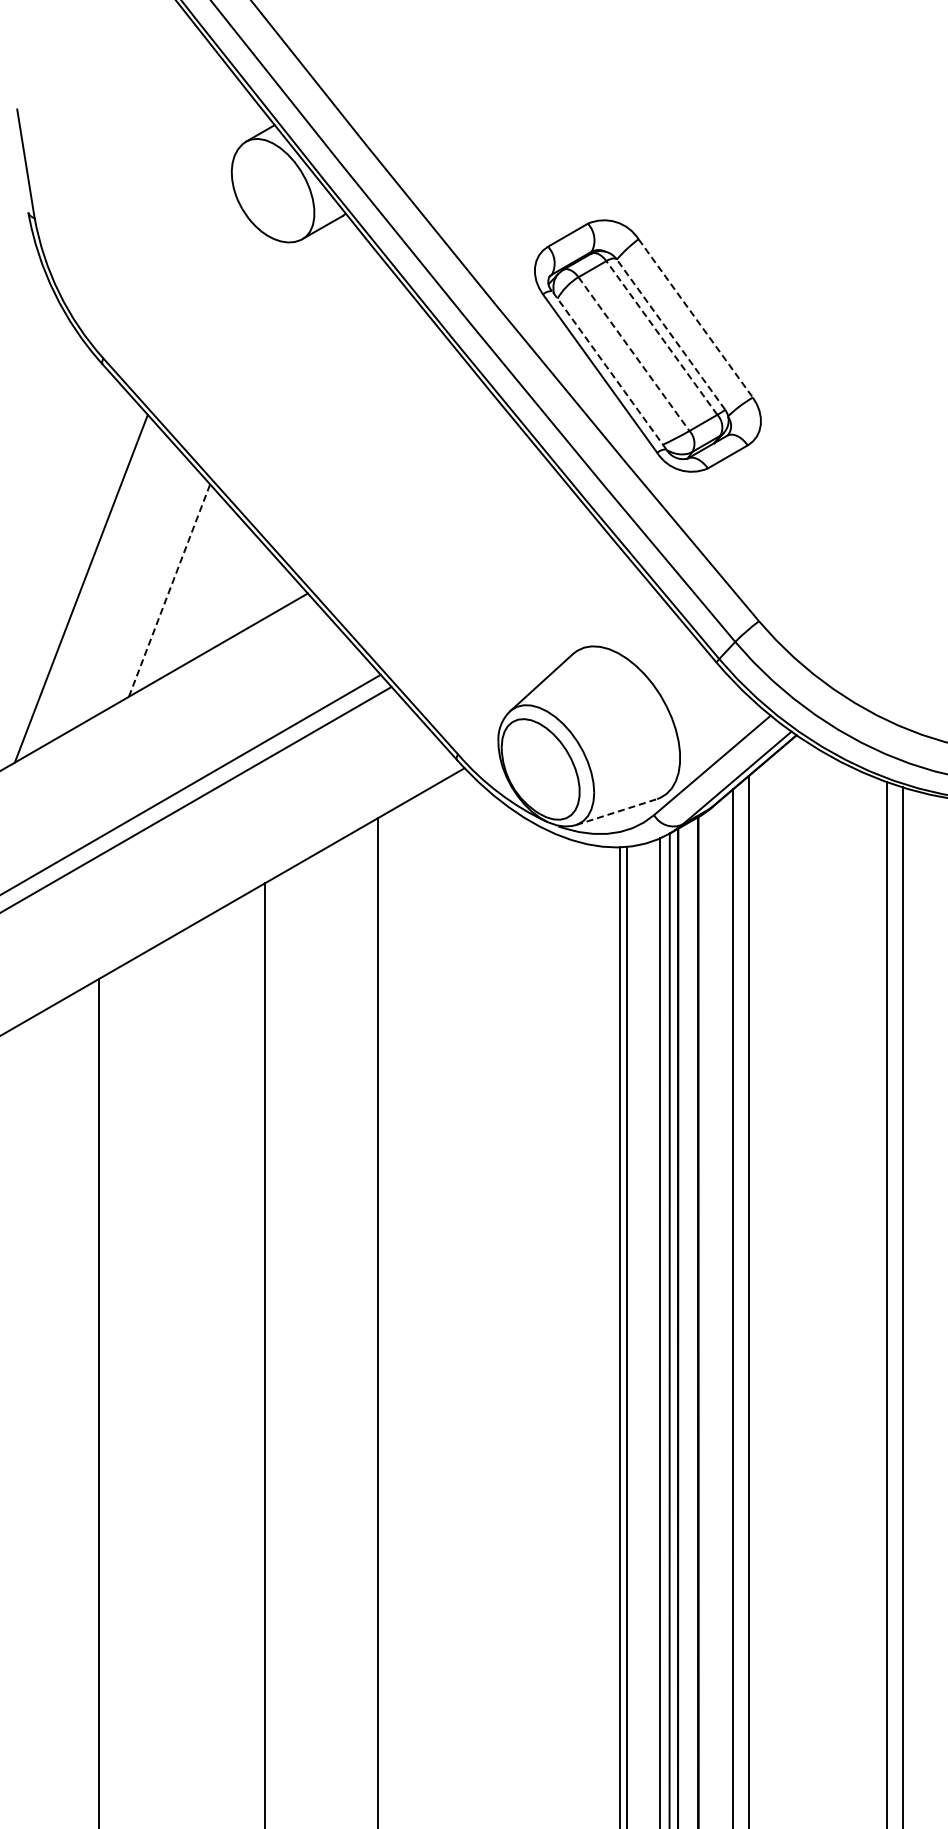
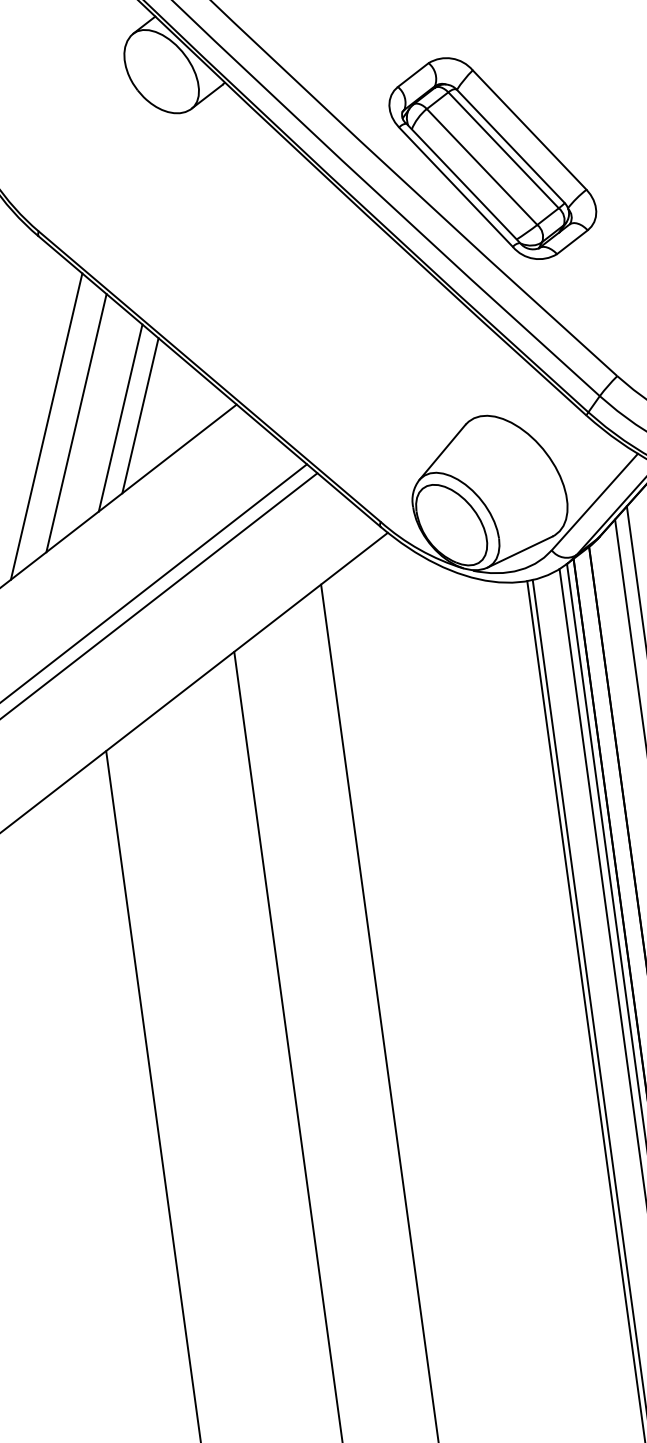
line: (695, 318) -> (529, 130), dashed -> solid
line: (671, 334) -> (511, 146), dashed -> solid
line: (661, 338) -> (503, 150), dashed -> solid
line: (633, 354) -> (481, 167), dashed -> solid
line: (609, 370) -> (463, 183), dashed -> solid
line: (116, 589) -> (76, 423), added
line: (169, 590) -> (120, 417), dashed -> solid
line: (192, 591) -> (139, 416), added
line: (616, 812) -> (519, 552), dashed -> solid

